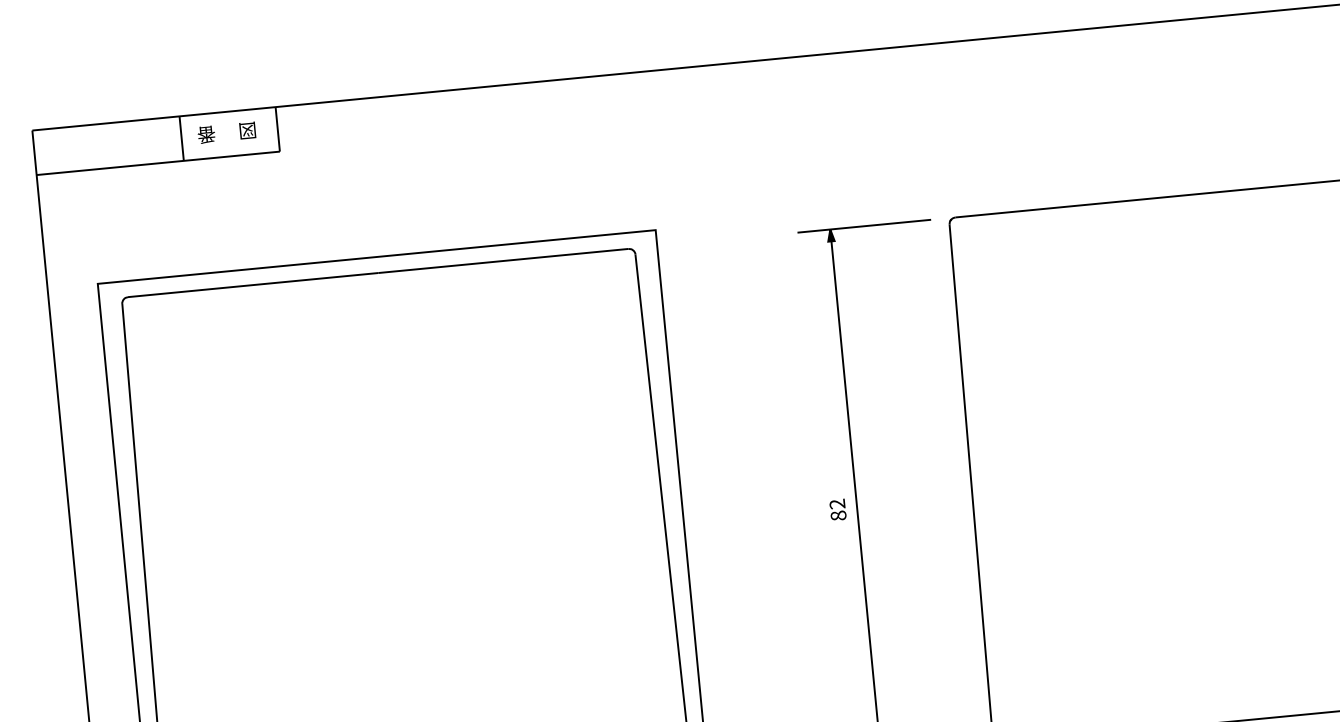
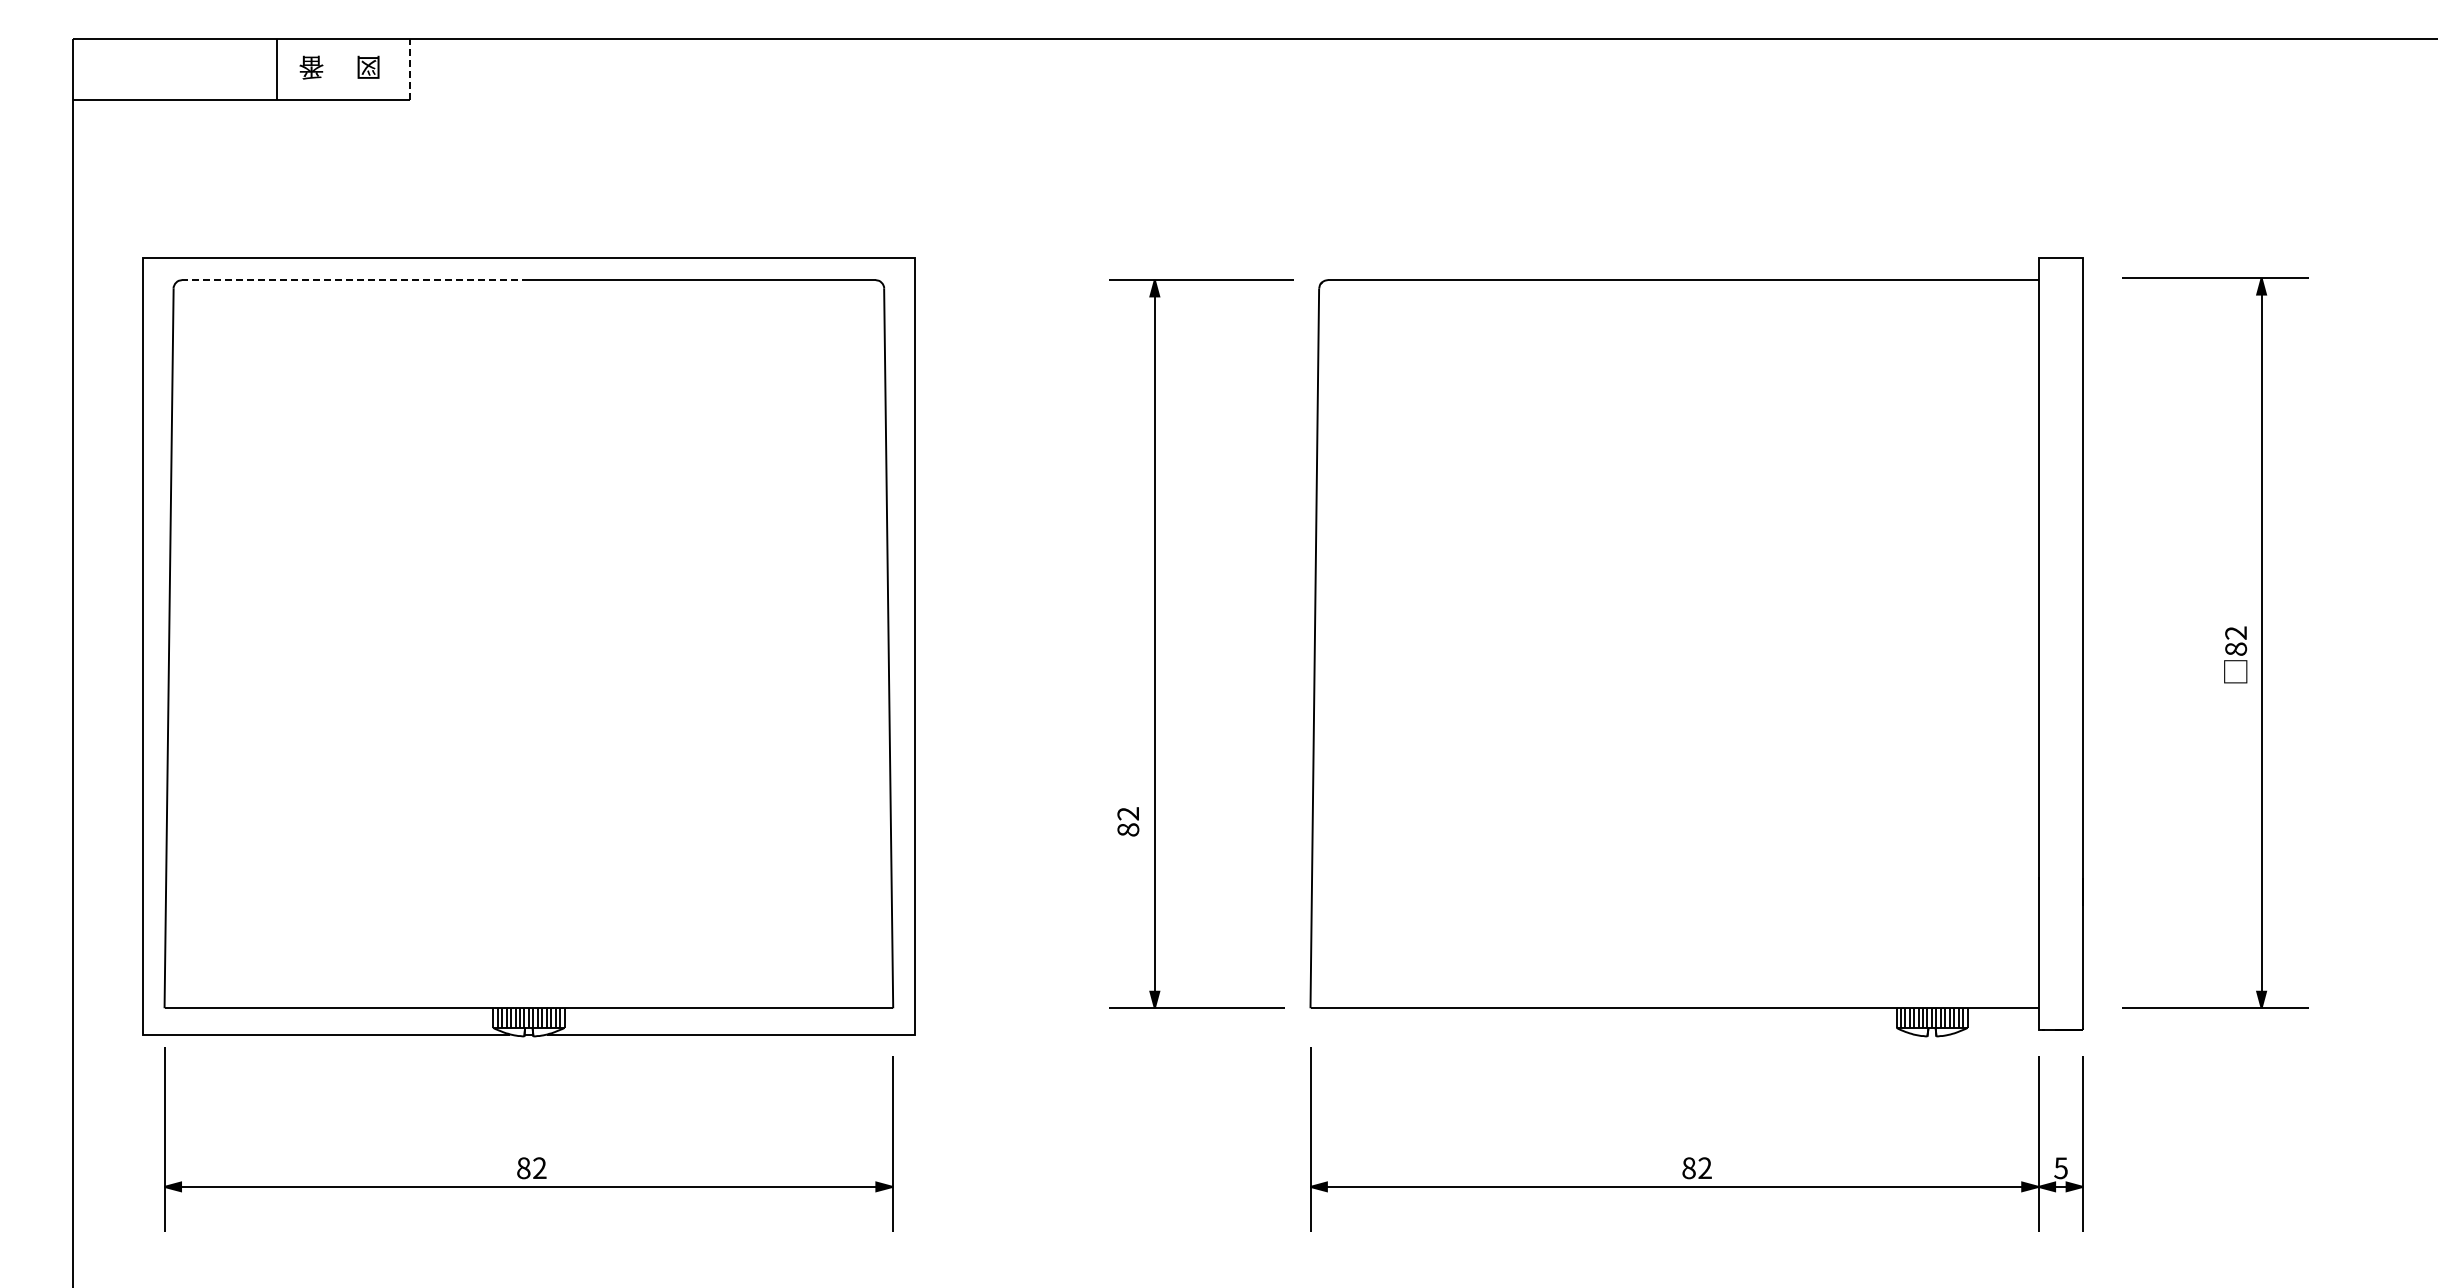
line: (277, 129) -> (409, 69), solid -> dashed
line: (253, 285) -> (355, 280), solid -> dashed
part: (838, 509) -> (1128, 821), moved

